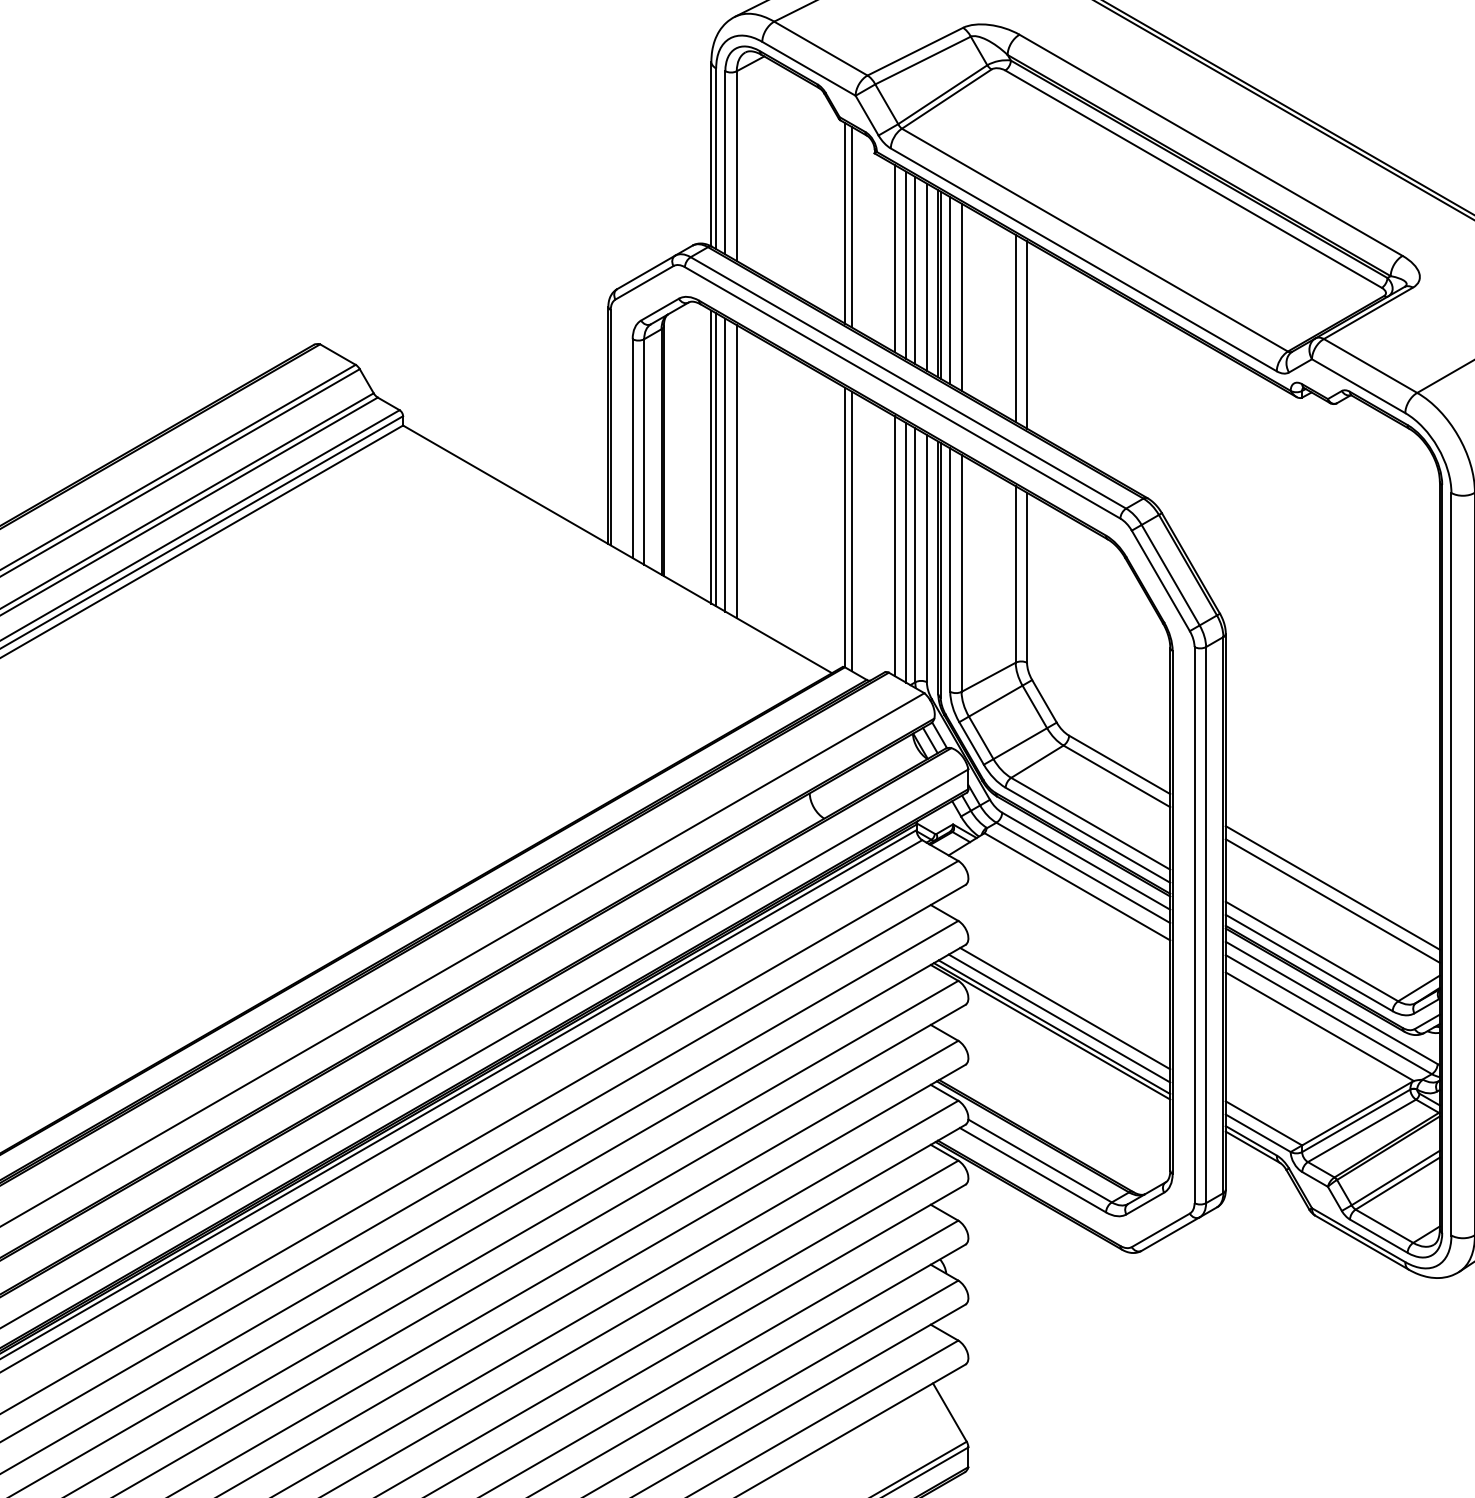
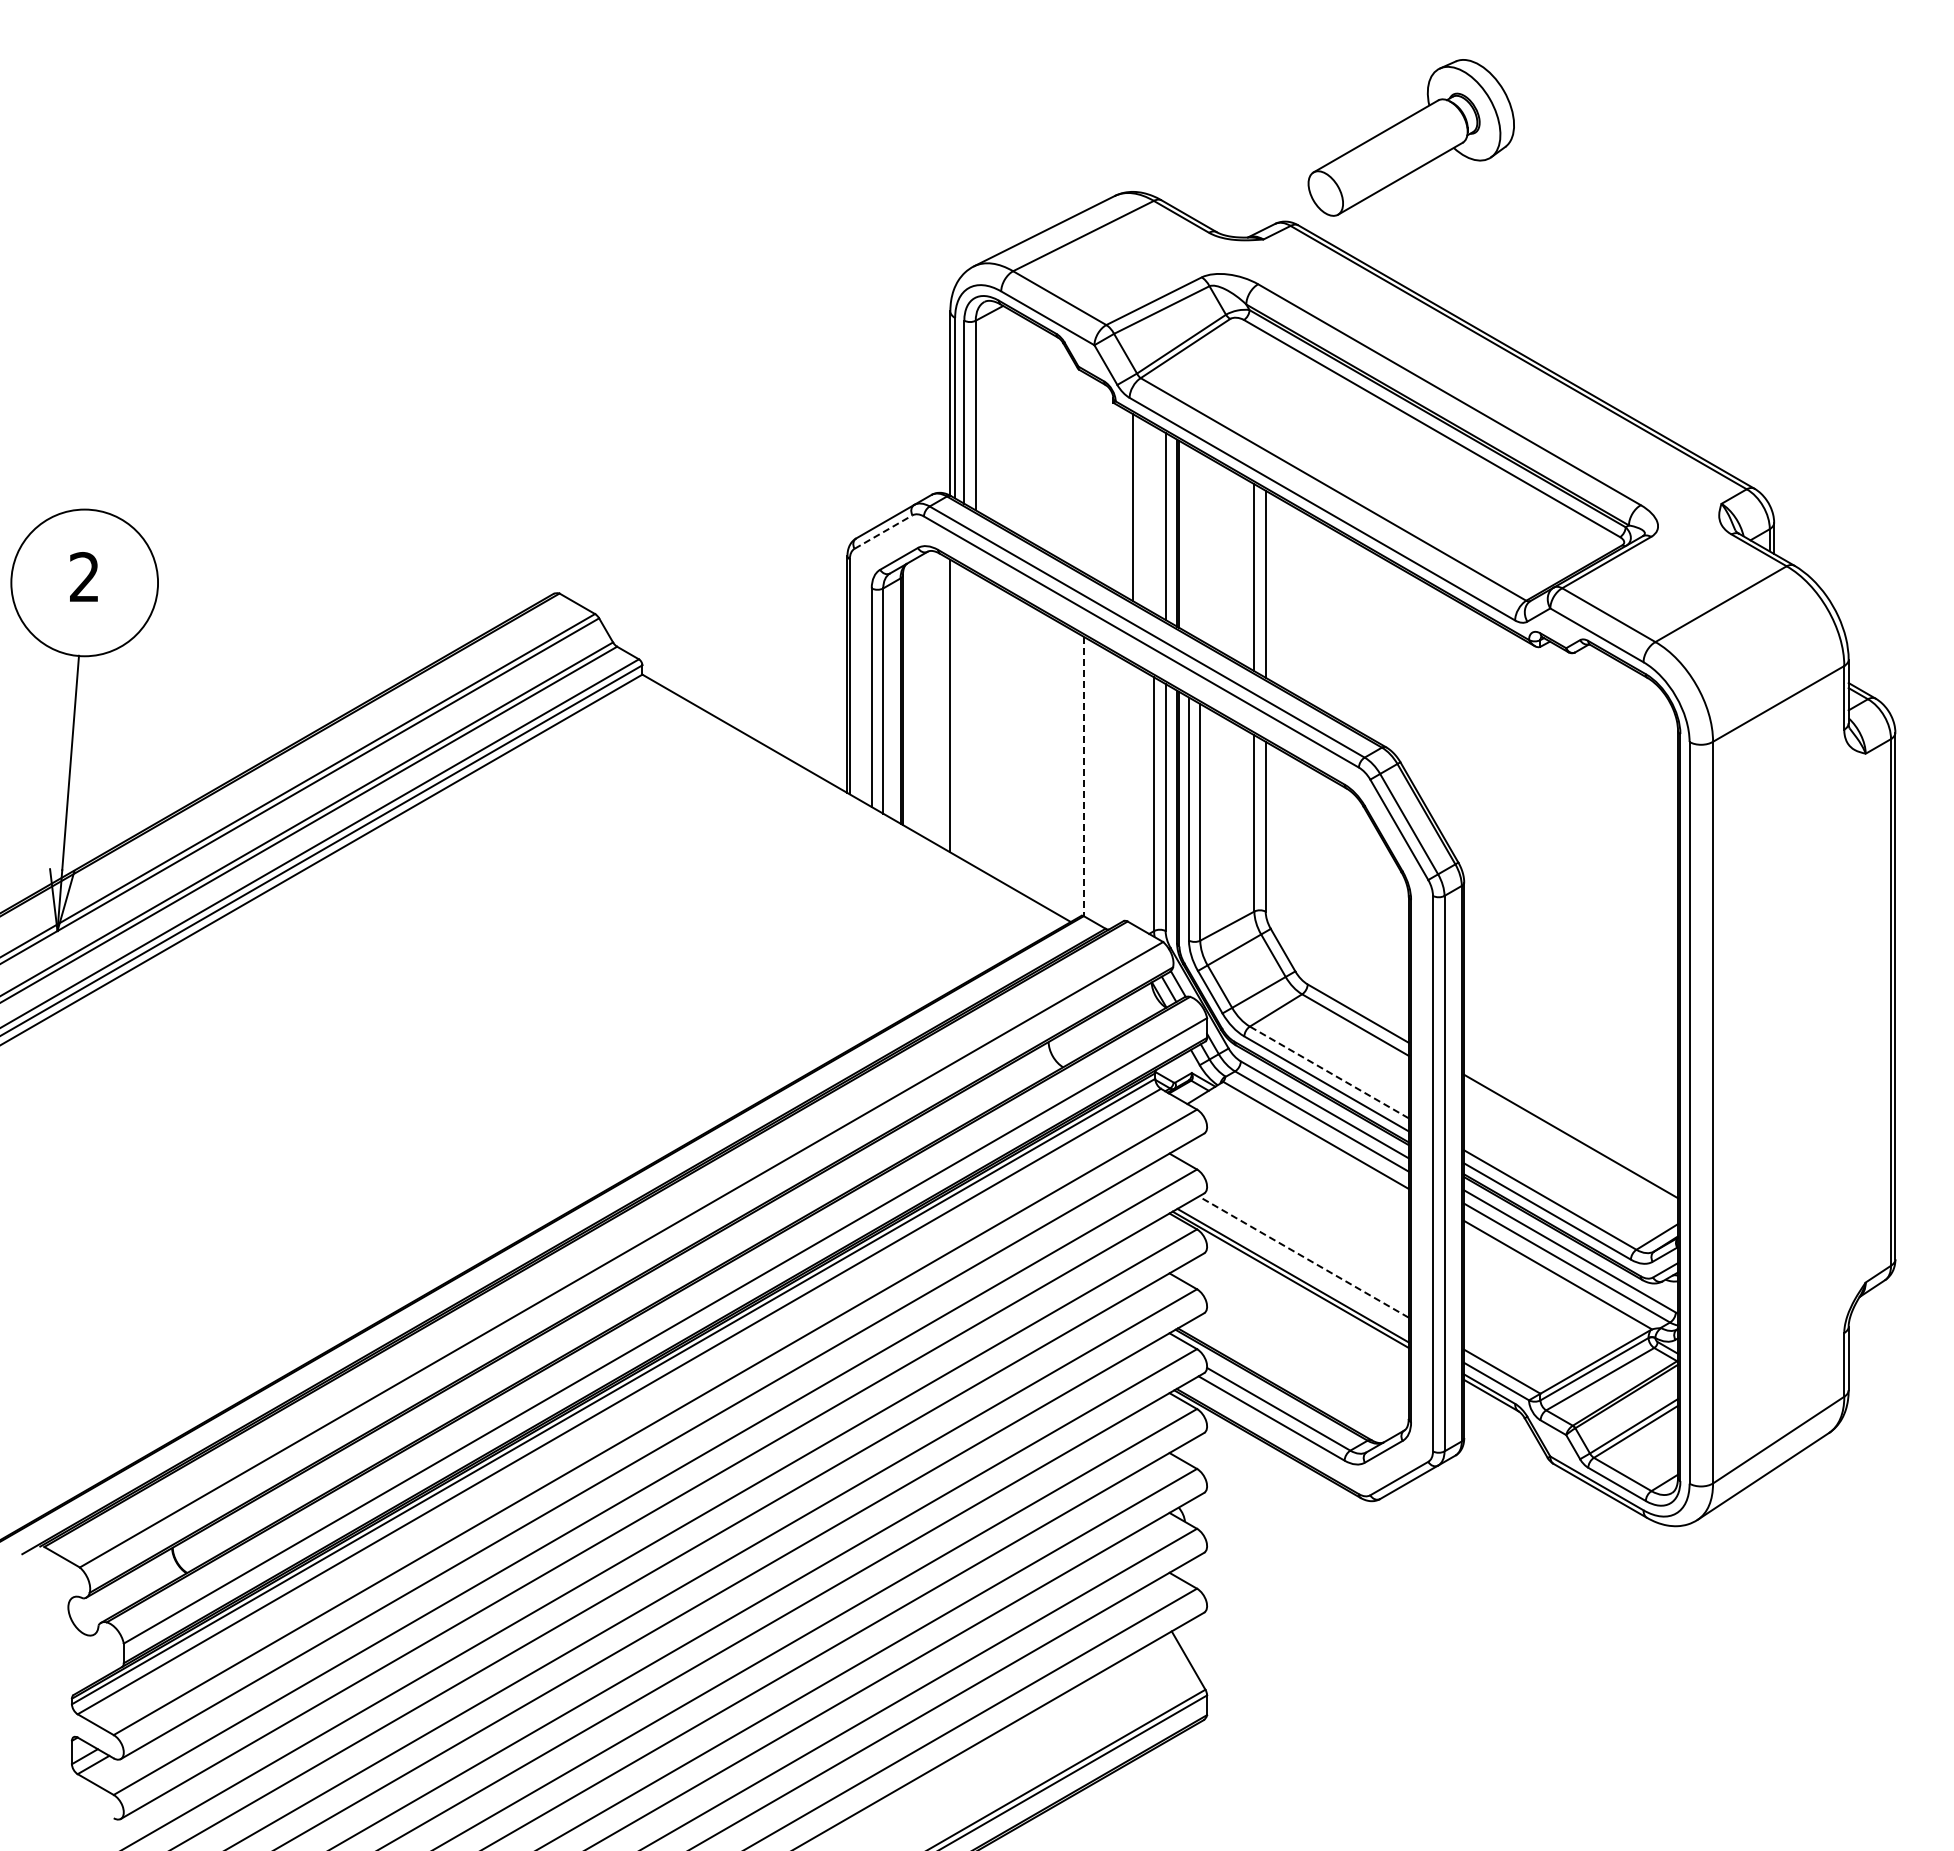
line: (844, 223) -> (1083, 472), removed
line: (851, 227) -> (1090, 476), removed
line: (905, 265) -> (1144, 514), removed
line: (915, 270) -> (1154, 519), removed
line: (645, 282) -> (884, 531), solid -> dashed
line: (949, 290) -> (1188, 539), removed
line: (961, 297) -> (1200, 546), removed
line: (716, 459) -> (955, 708), removed
line: (725, 464) -> (964, 713), removed
line: (736, 471) -> (975, 720), removed
line: (844, 527) -> (1083, 776), solid -> dashed
line: (851, 531) -> (1090, 780), removed
line: (894, 545) -> (1133, 794), removed
line: (905, 552) -> (1144, 801), removed
line: (1090, 823) -> (1329, 1072), solid -> dashed
line: (1333, 900) -> (1571, 1149), removed
line: (1064, 1008) -> (1303, 1256), solid -> dashed
line: (1058, 1018) -> (1297, 1266), removed

